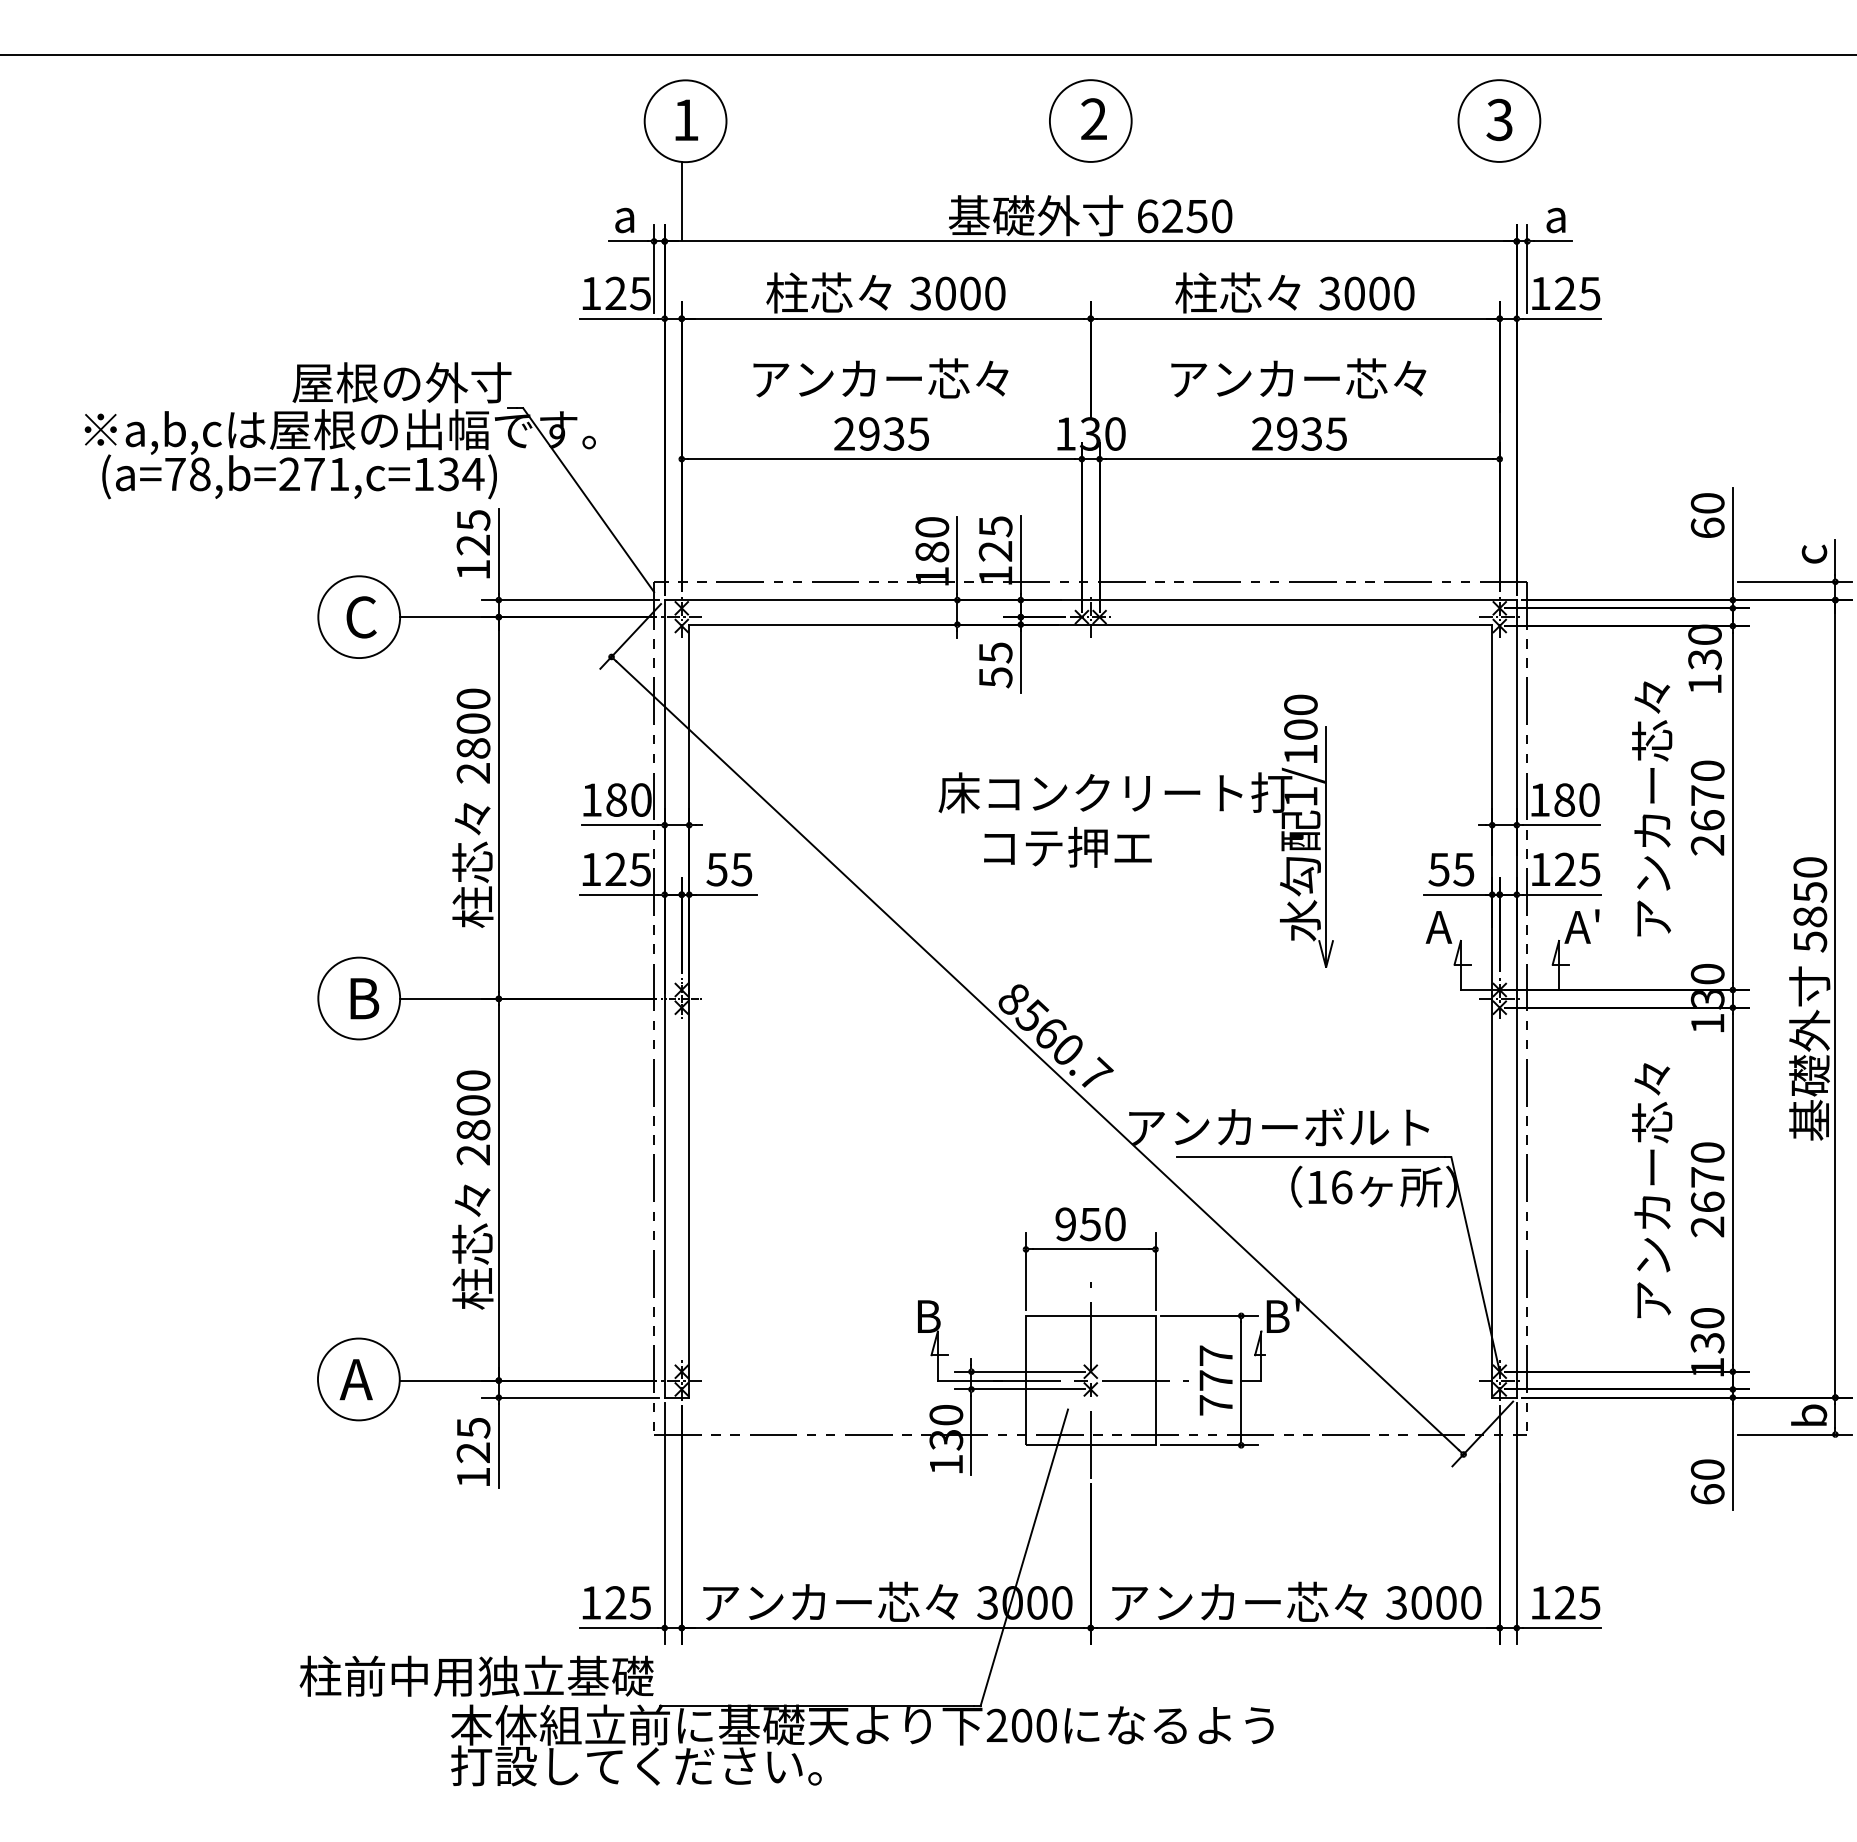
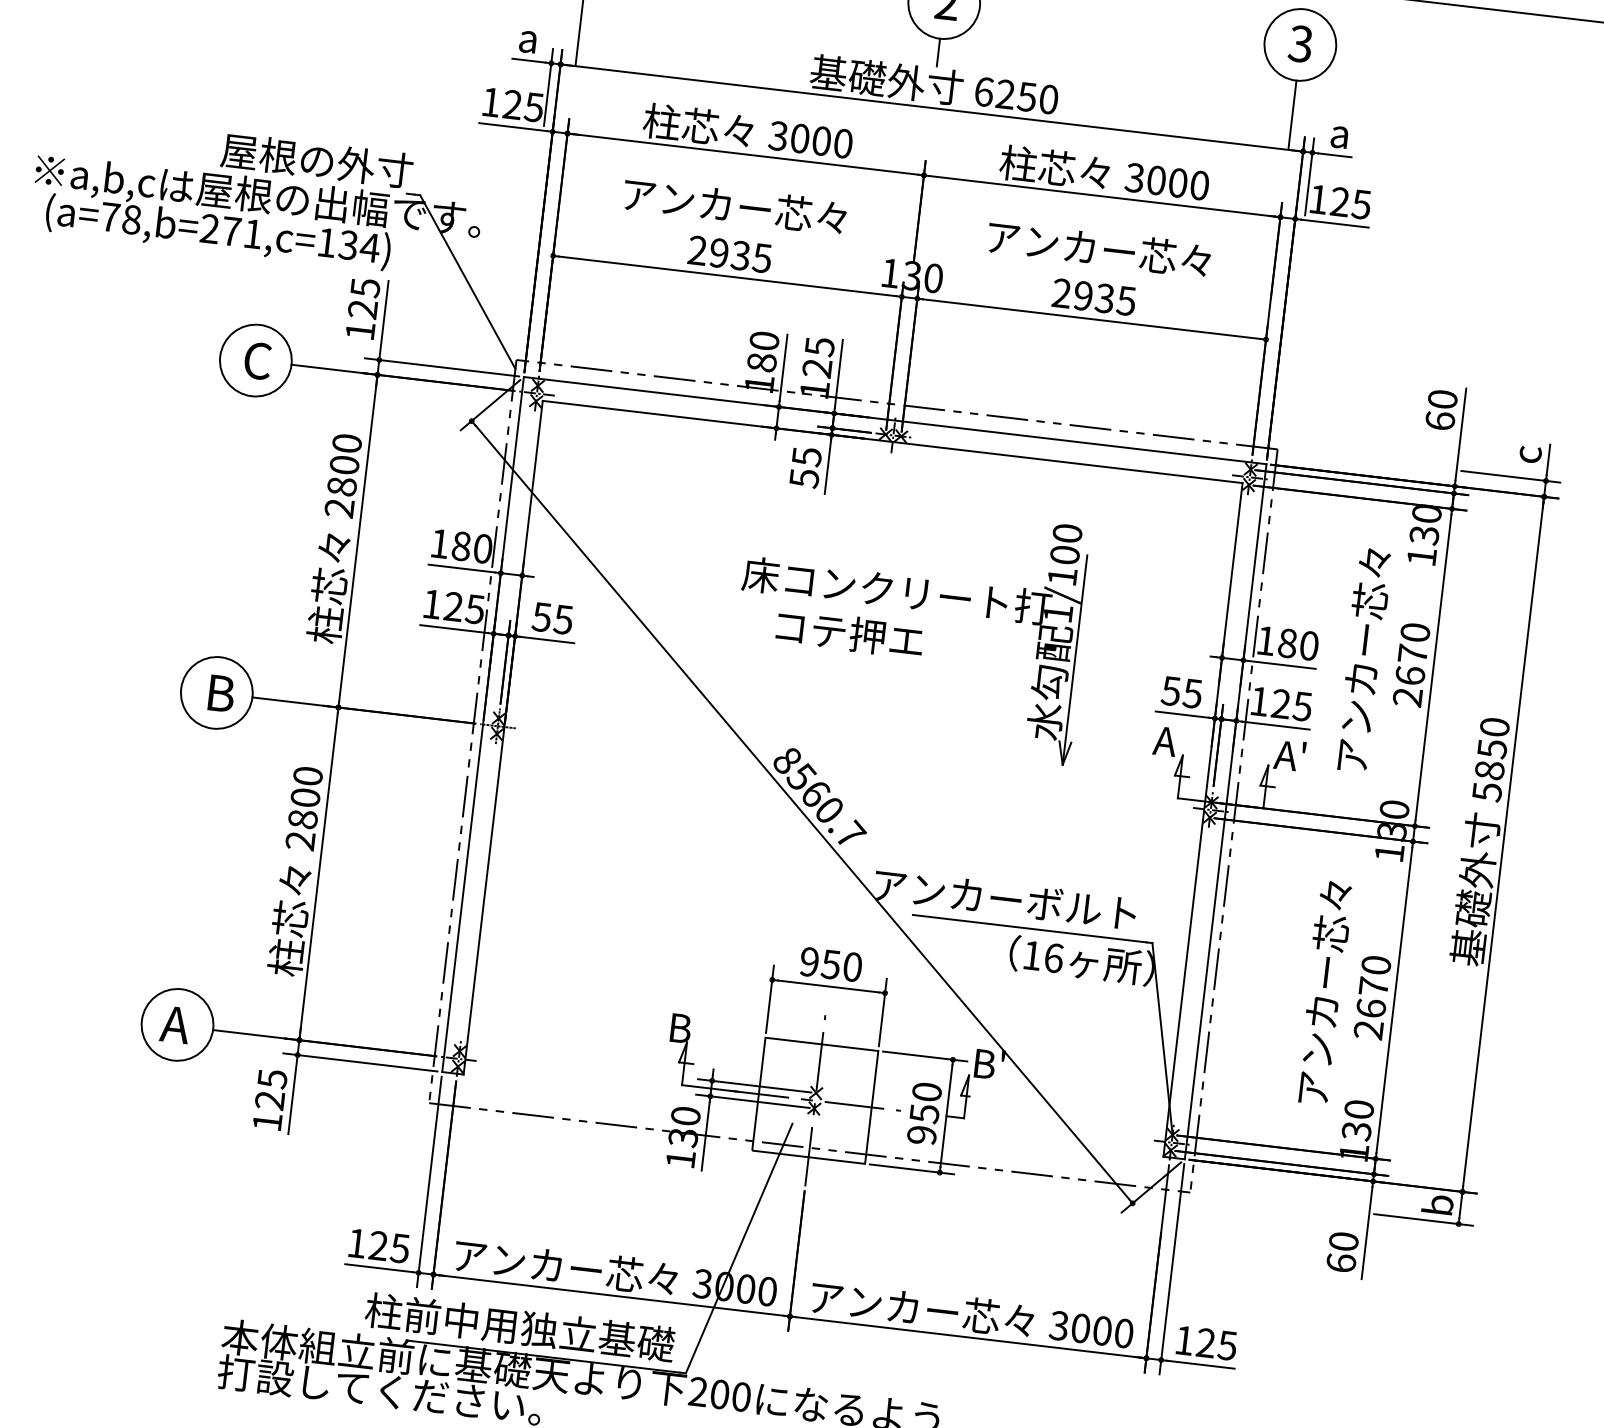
line: (1090, 177) -> (938, 52), added
line: (1499, 200) -> (1292, 114), added
text: (1216, 1380) -> (924, 1113), 777 -> 950
text: (476, 1675) -> (519, 1326), moved

